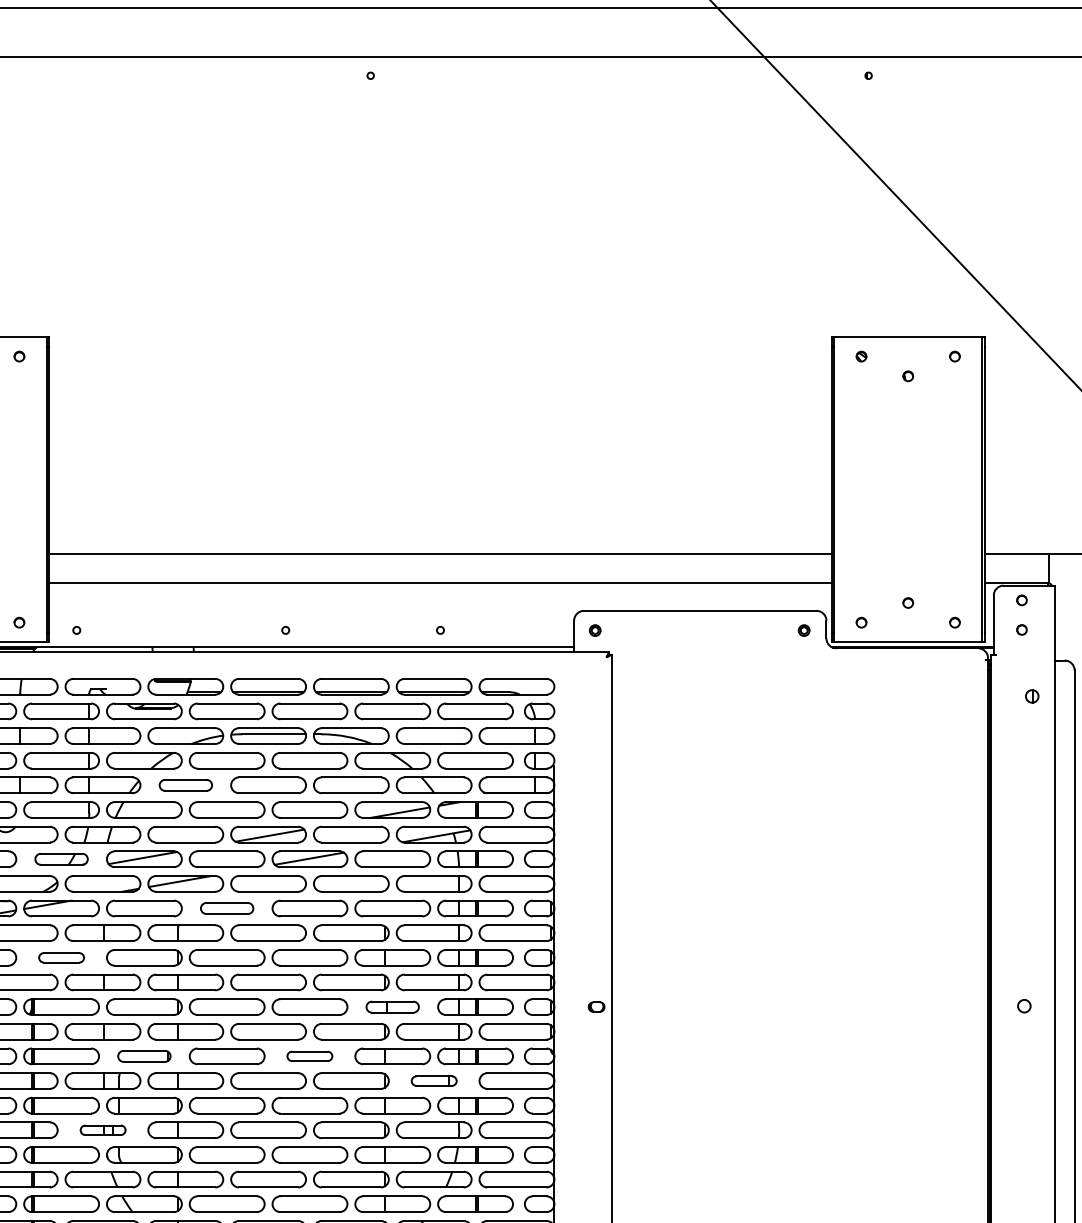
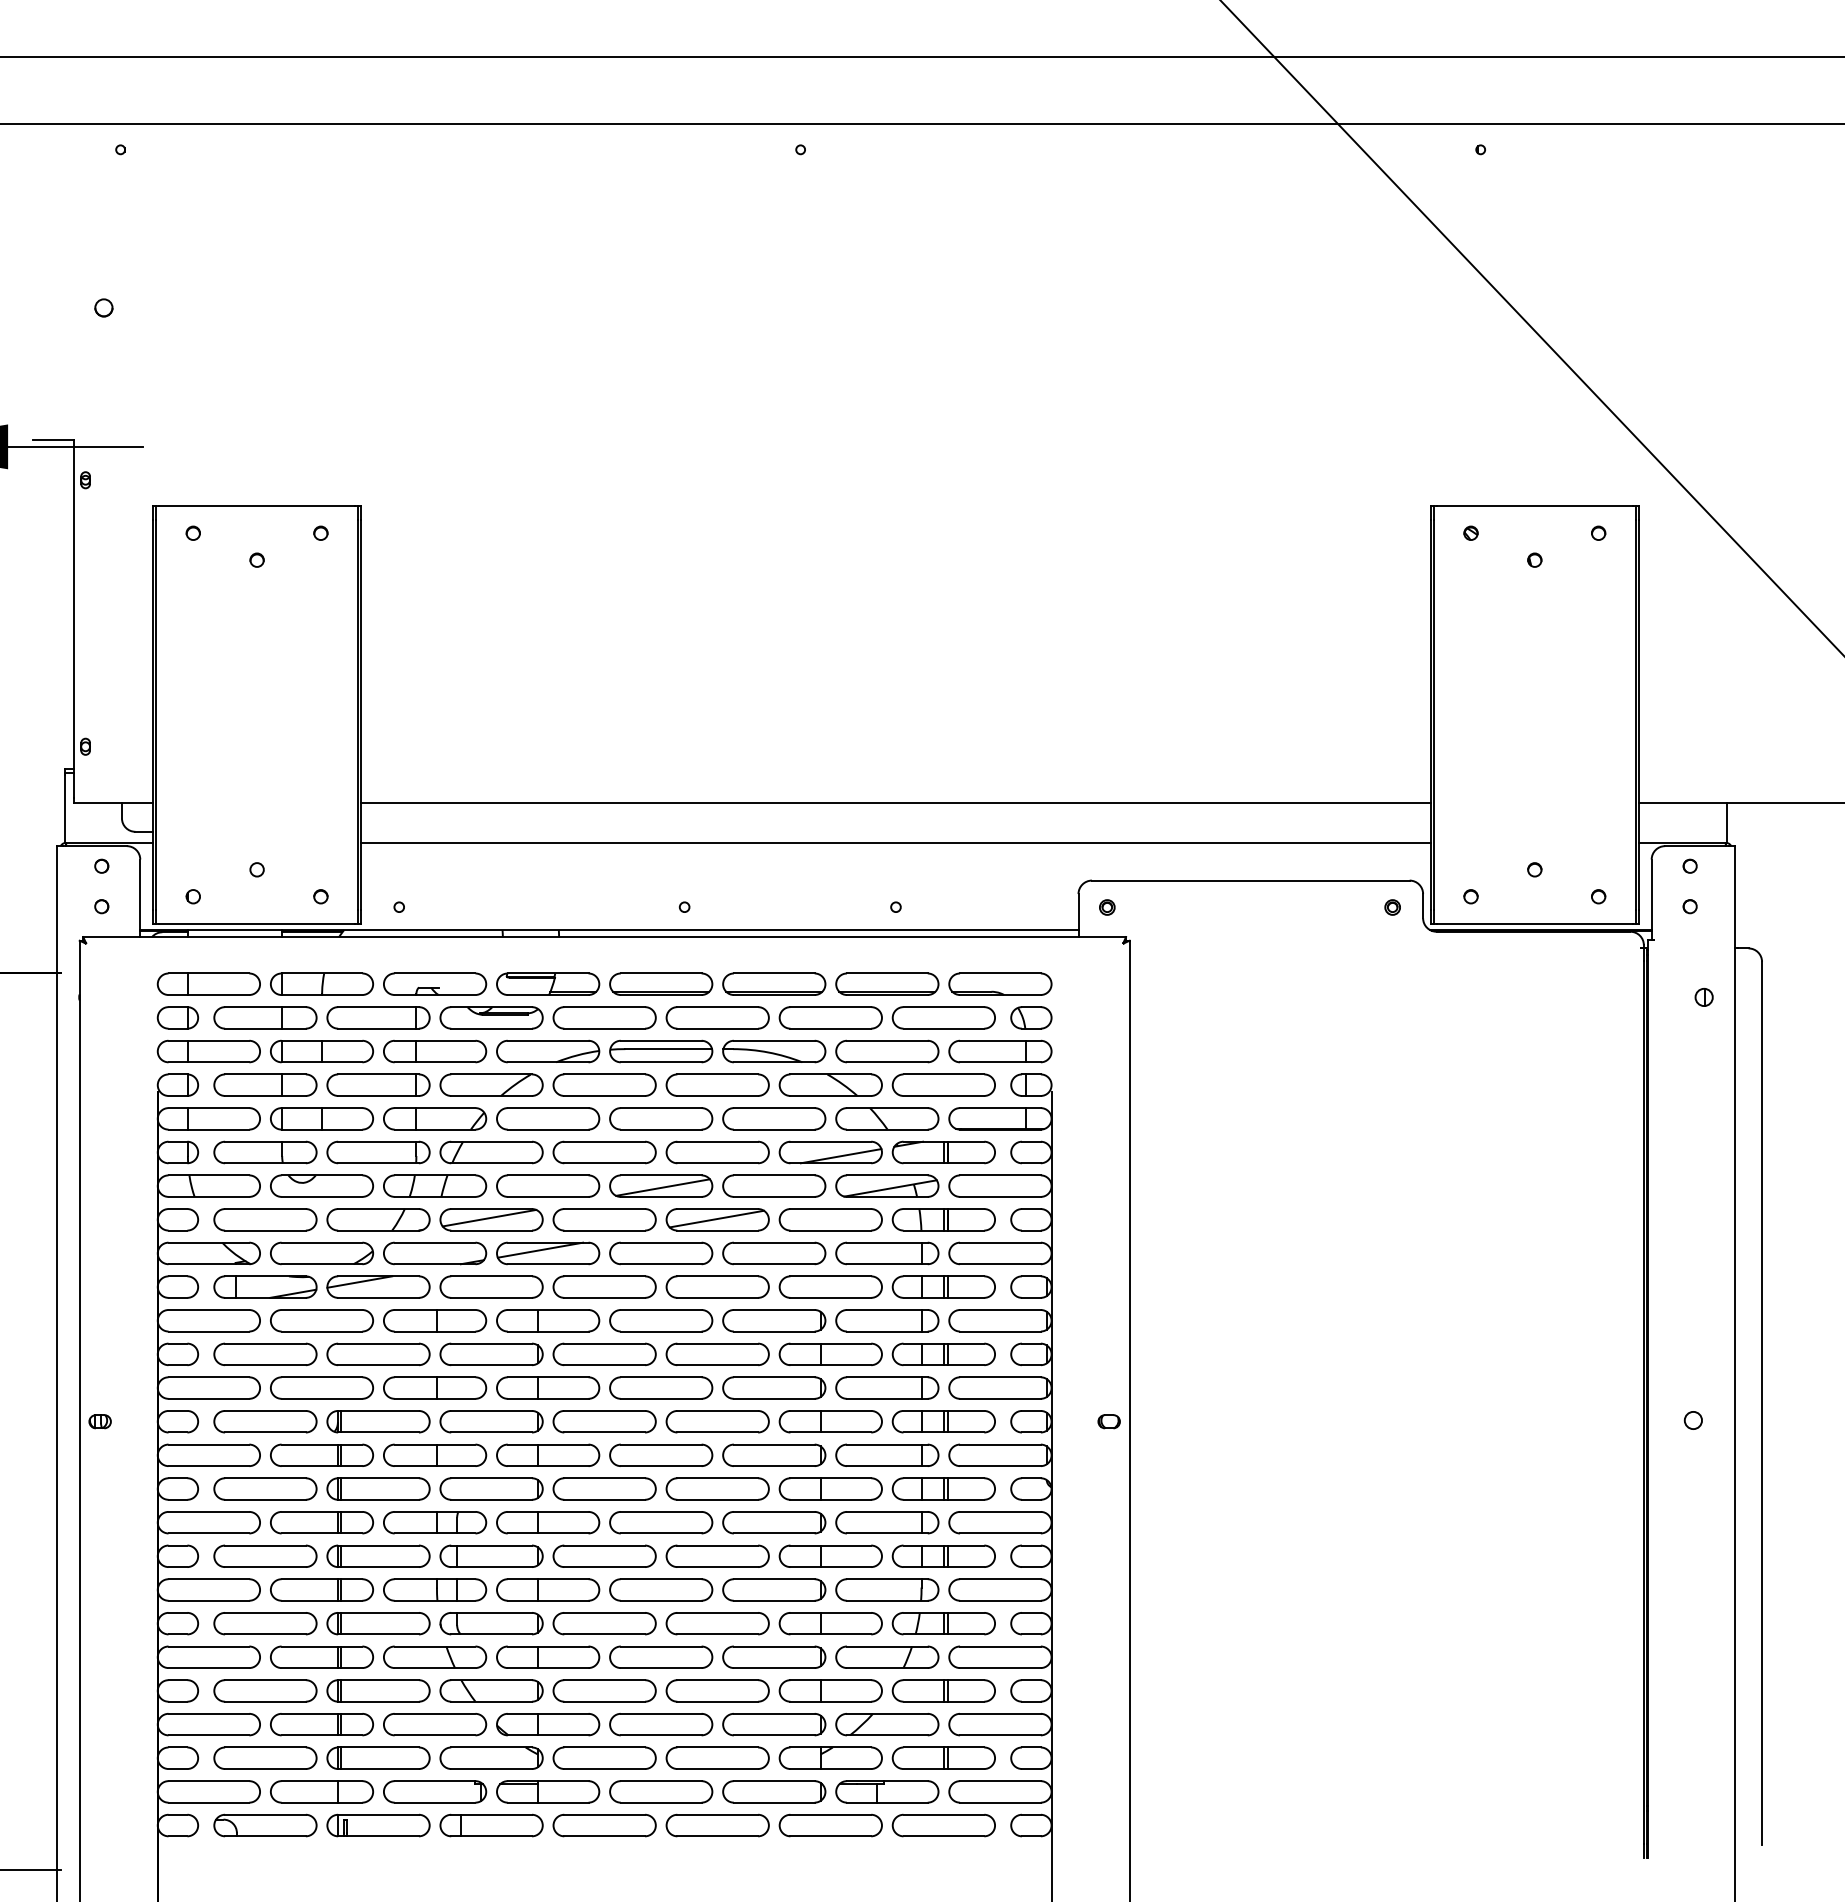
part: (186, 785) -> (548, 1118), size x1.43
part: (61, 859) -> (378, 1219), size x1.43
part: (227, 908) -> (604, 1286), size x1.43
part: (61, 957) -> (378, 1354), size x1.67
part: (392, 1006) -> (830, 1421), size x1.43
part: (144, 1055) -> (491, 1488), size x1.43
part: (309, 1055) -> (717, 1488), size x1.67
part: (434, 1080) -> (887, 1522), size x1.67
part: (103, 1129) -> (435, 1589), size x1.67

